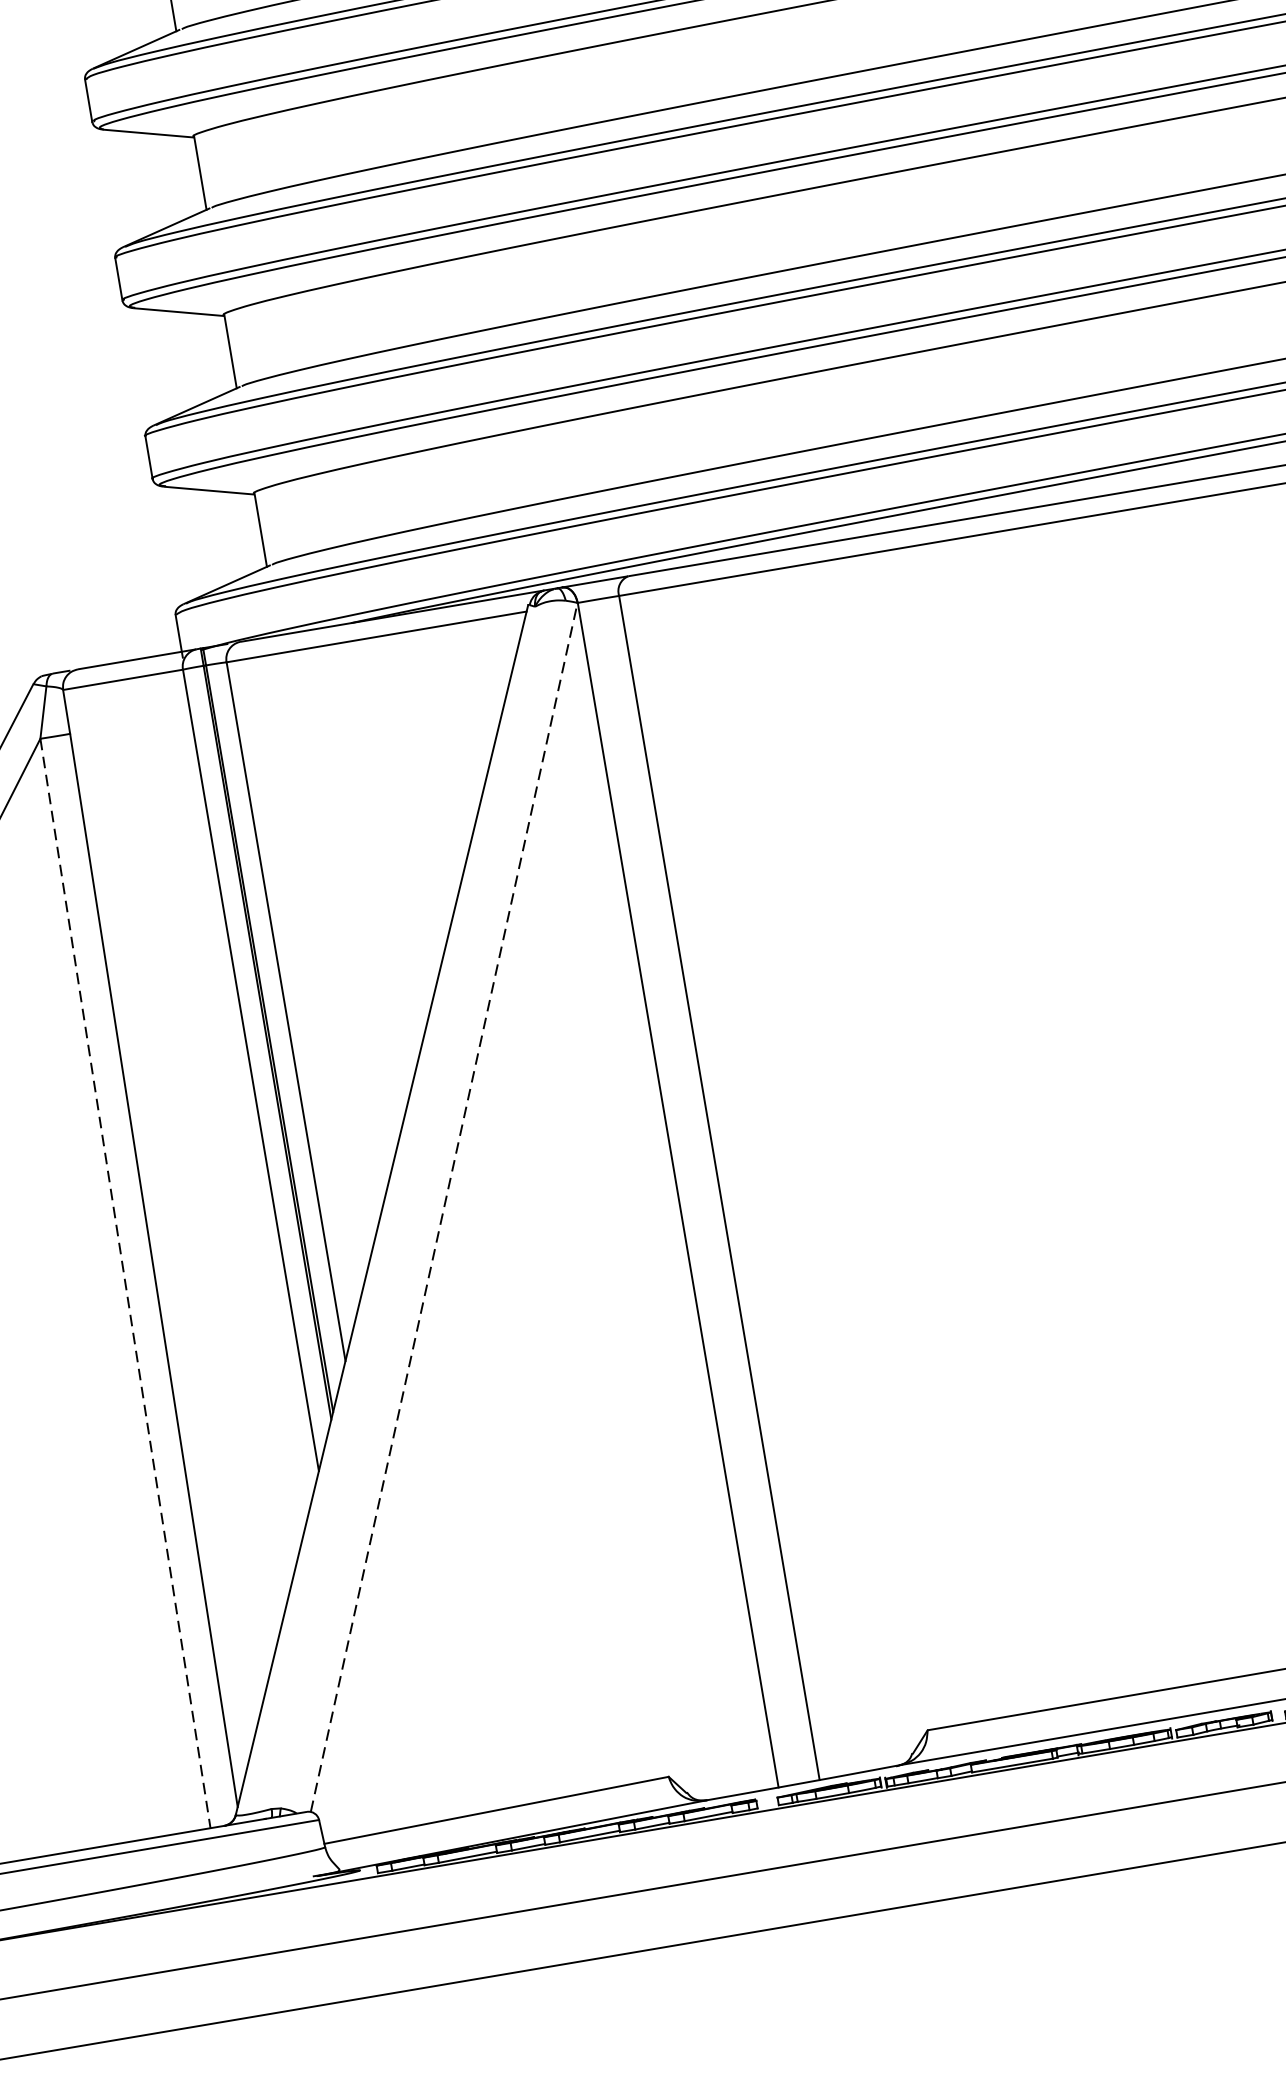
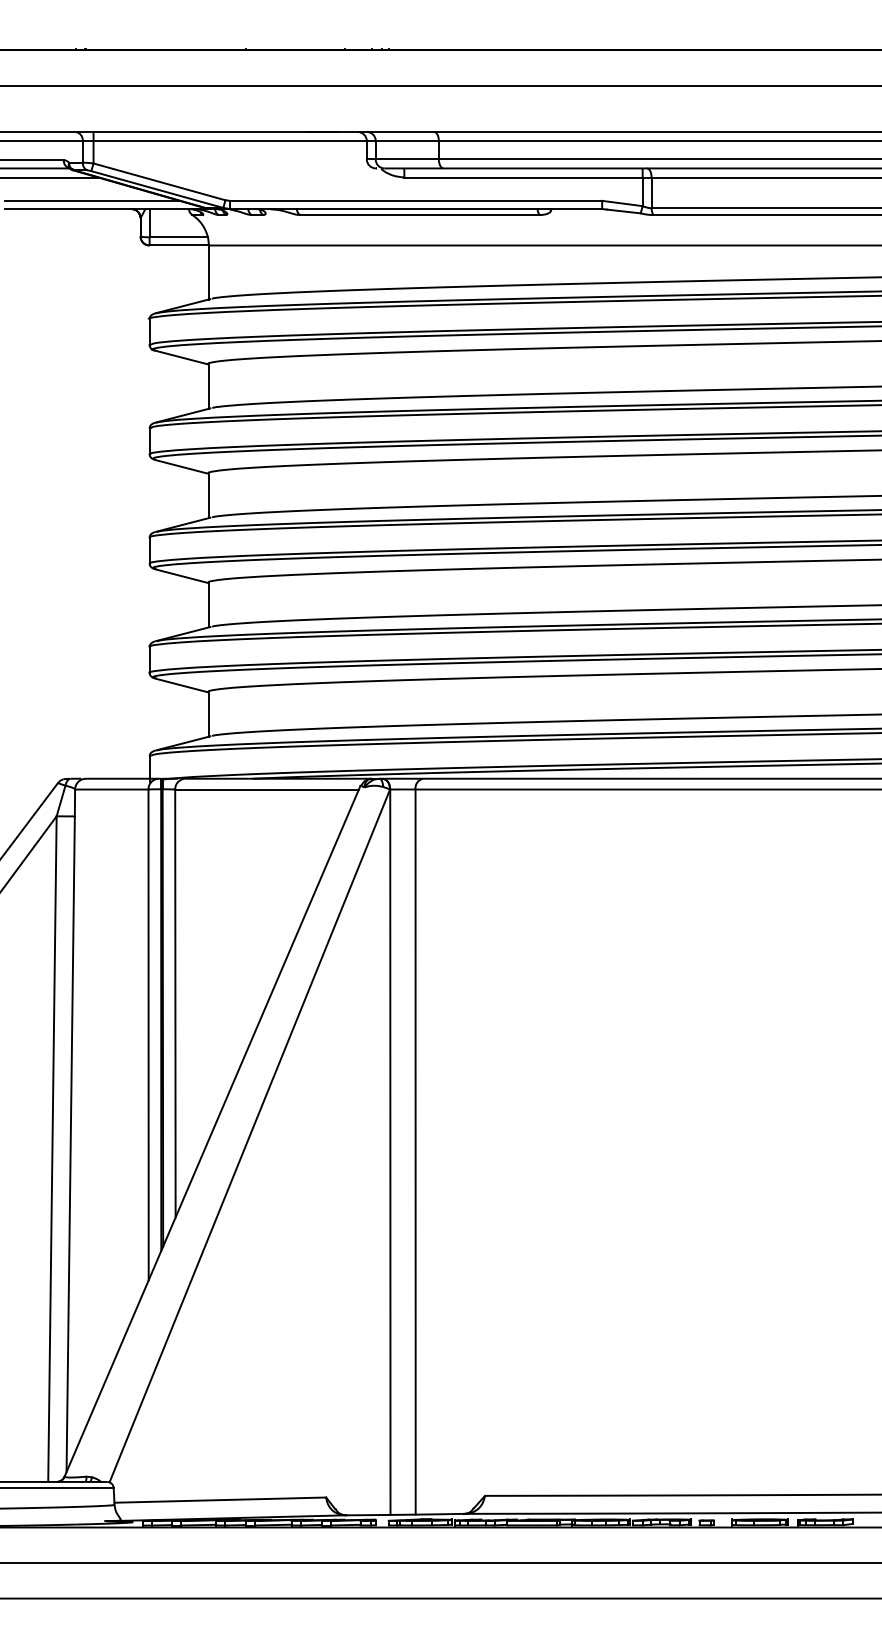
line: (443, 1206) -> (249, 1135), dashed -> solid
line: (125, 1284) -> (52, 1149), dashed -> solid

